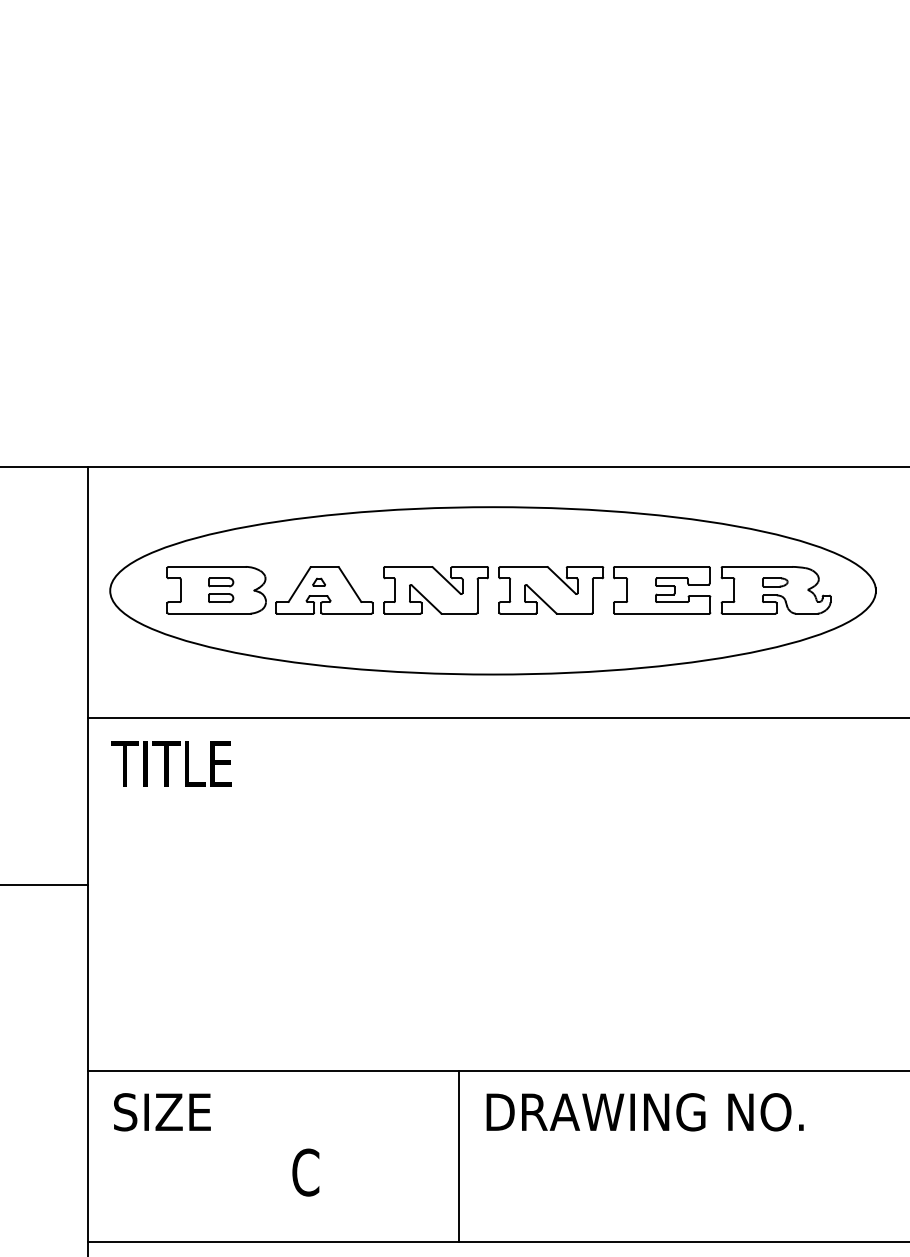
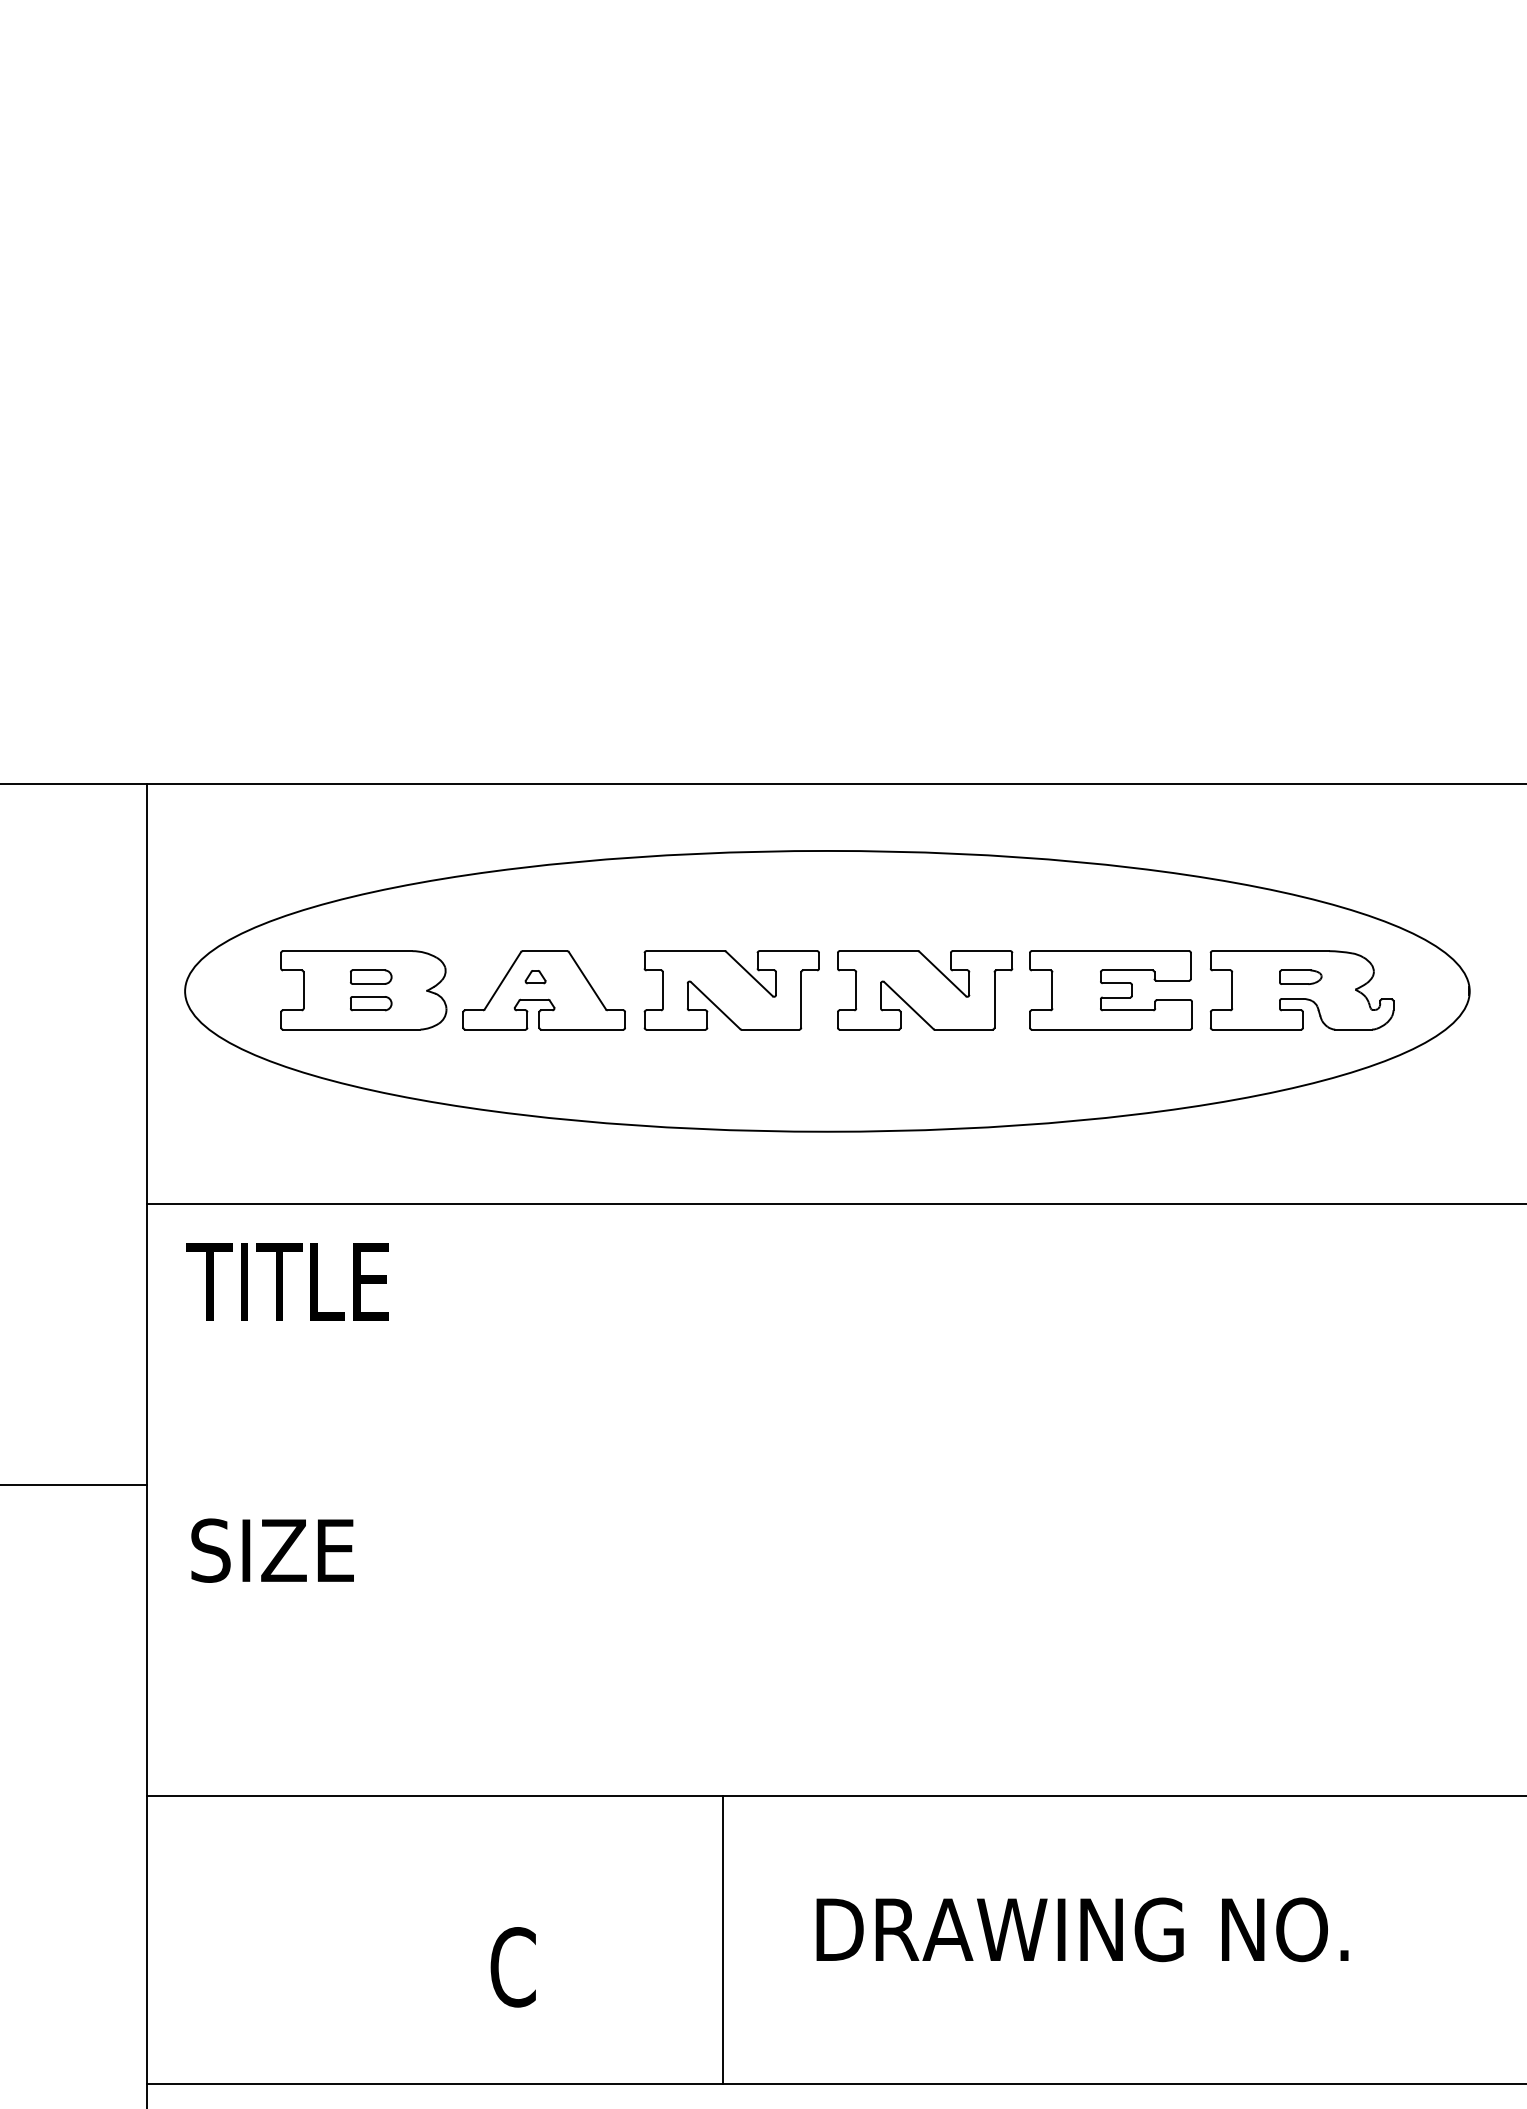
text: (162, 1112) -> (272, 1551), moved
text: (644, 1112) -> (1081, 1930), moved
line: (458, 1156) -> (722, 1940), moved

